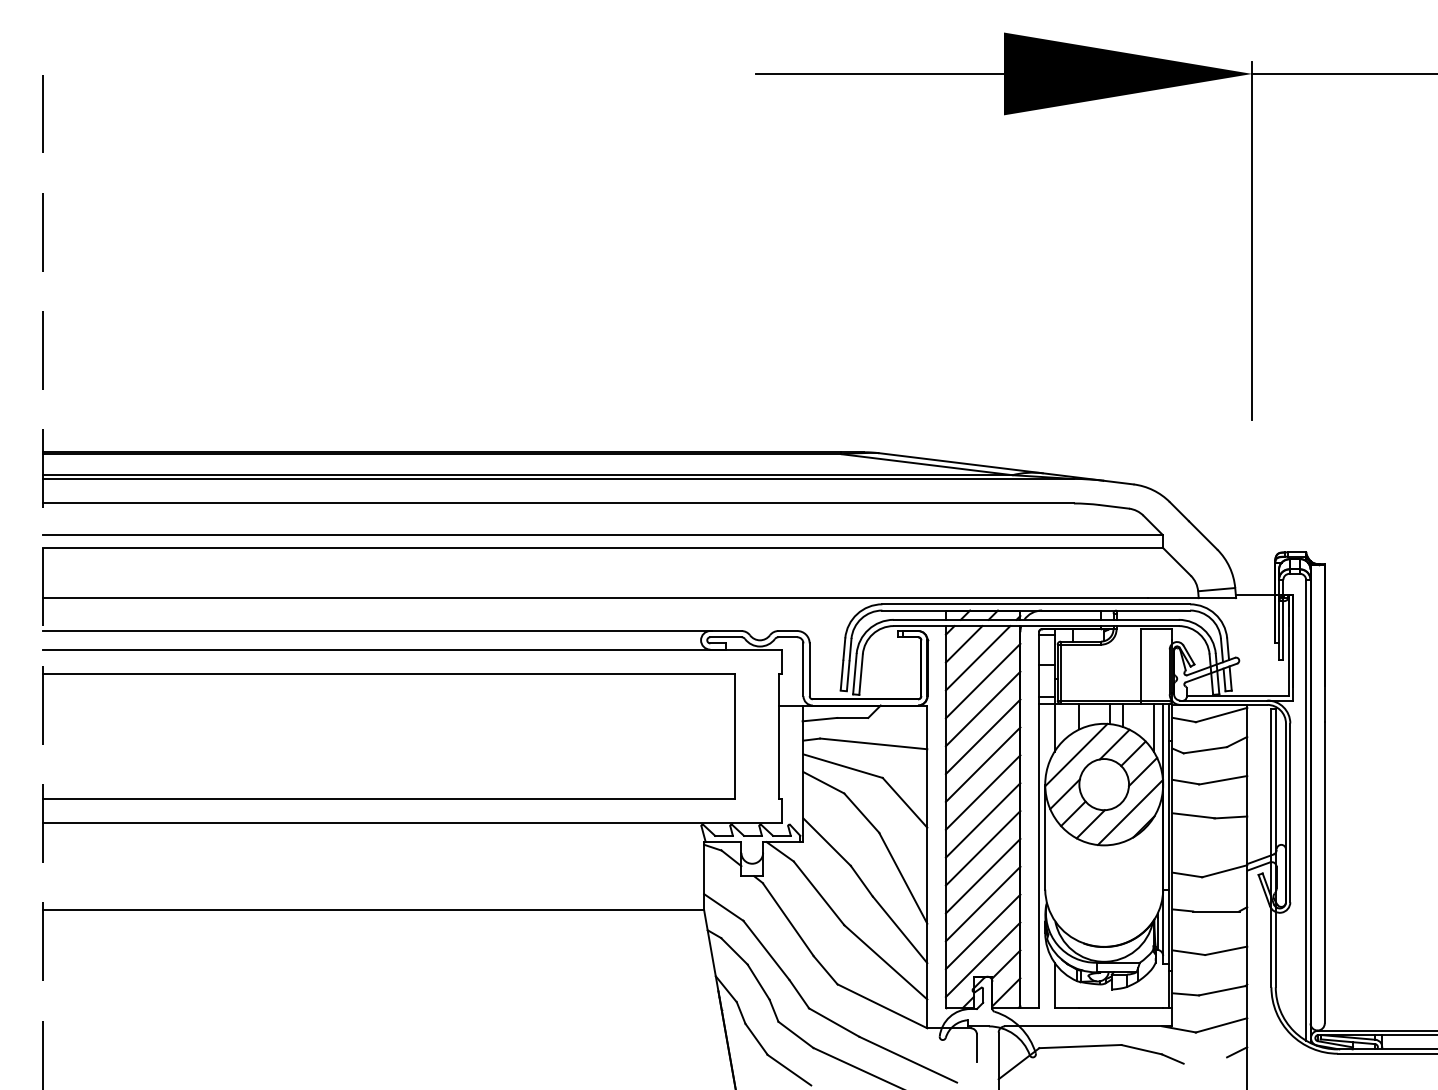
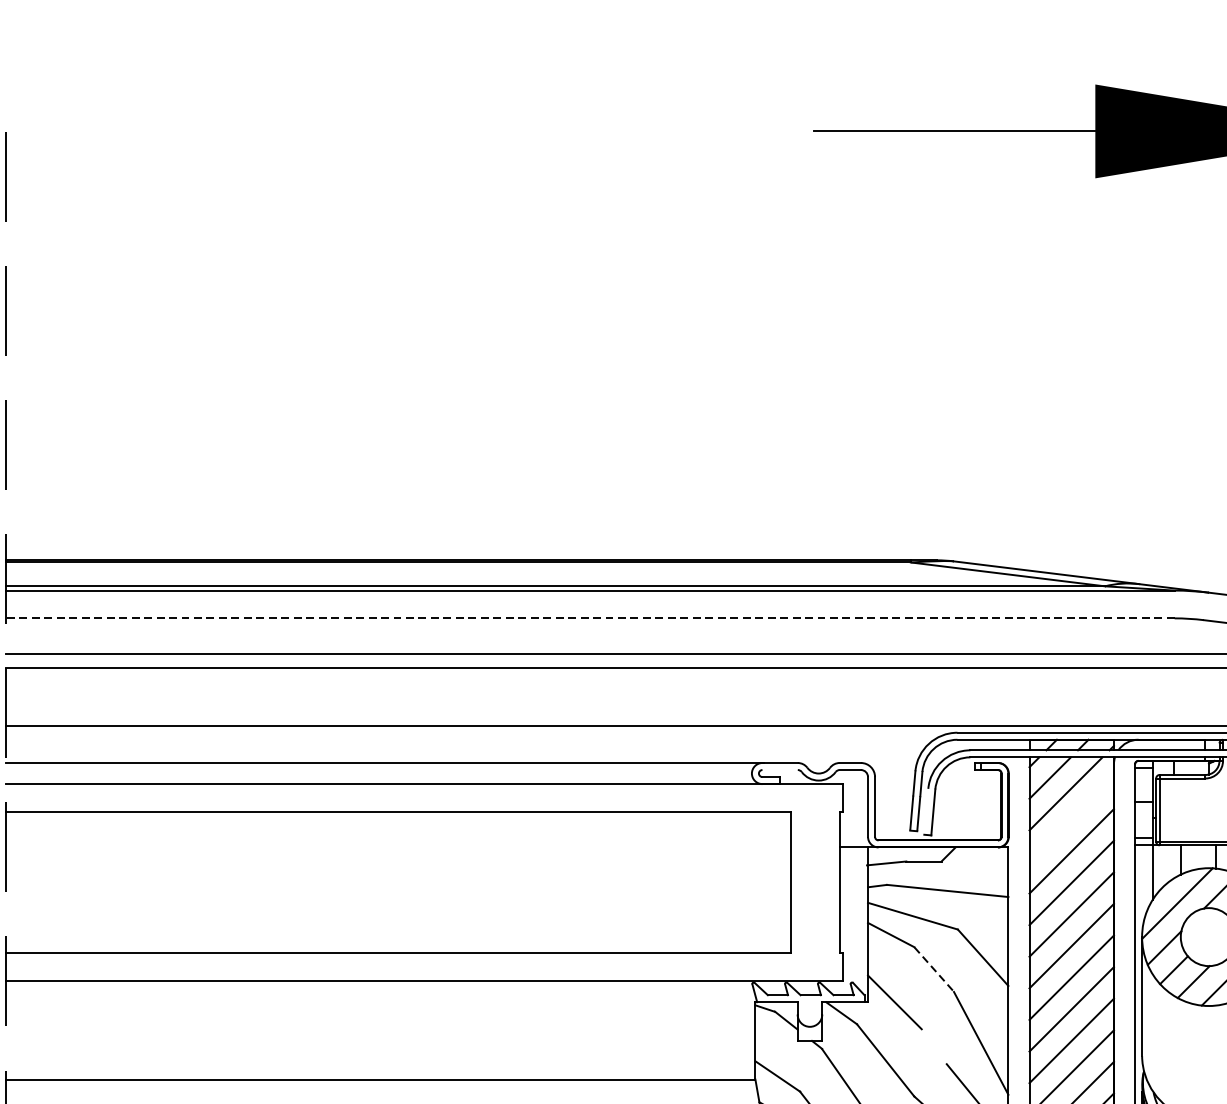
line: (558, 503) -> (590, 618), solid -> dashed
line: (725, 637) -> (779, 770), removed
line: (854, 673) -> (925, 811), removed
line: (982, 680) -> (1070, 819), removed
line: (862, 813) -> (934, 969), solid -> dashed
line: (861, 880) -> (933, 1045), removed

